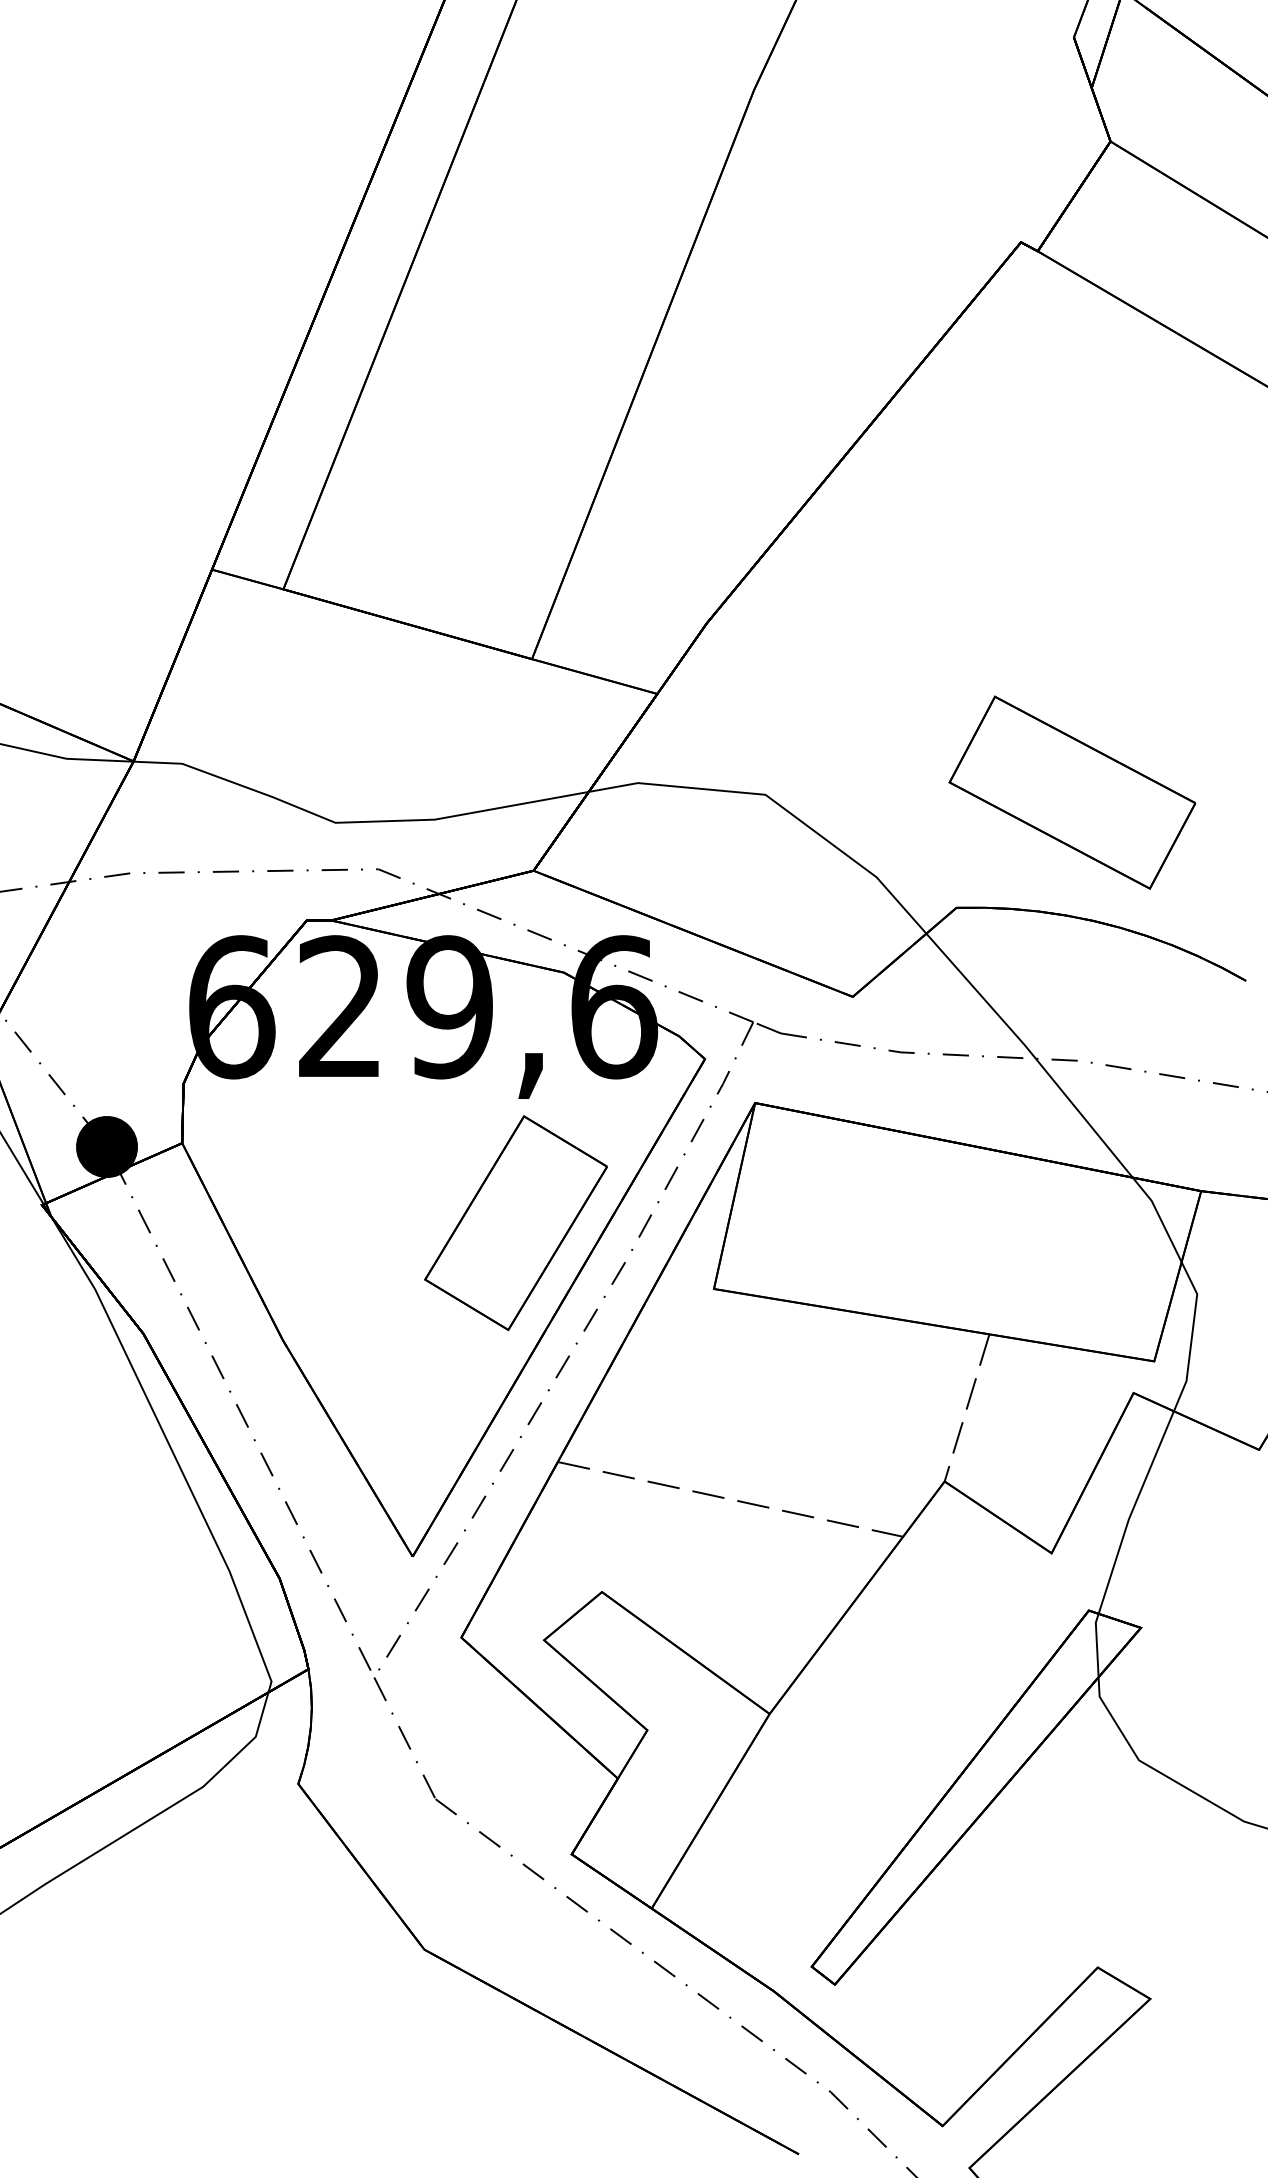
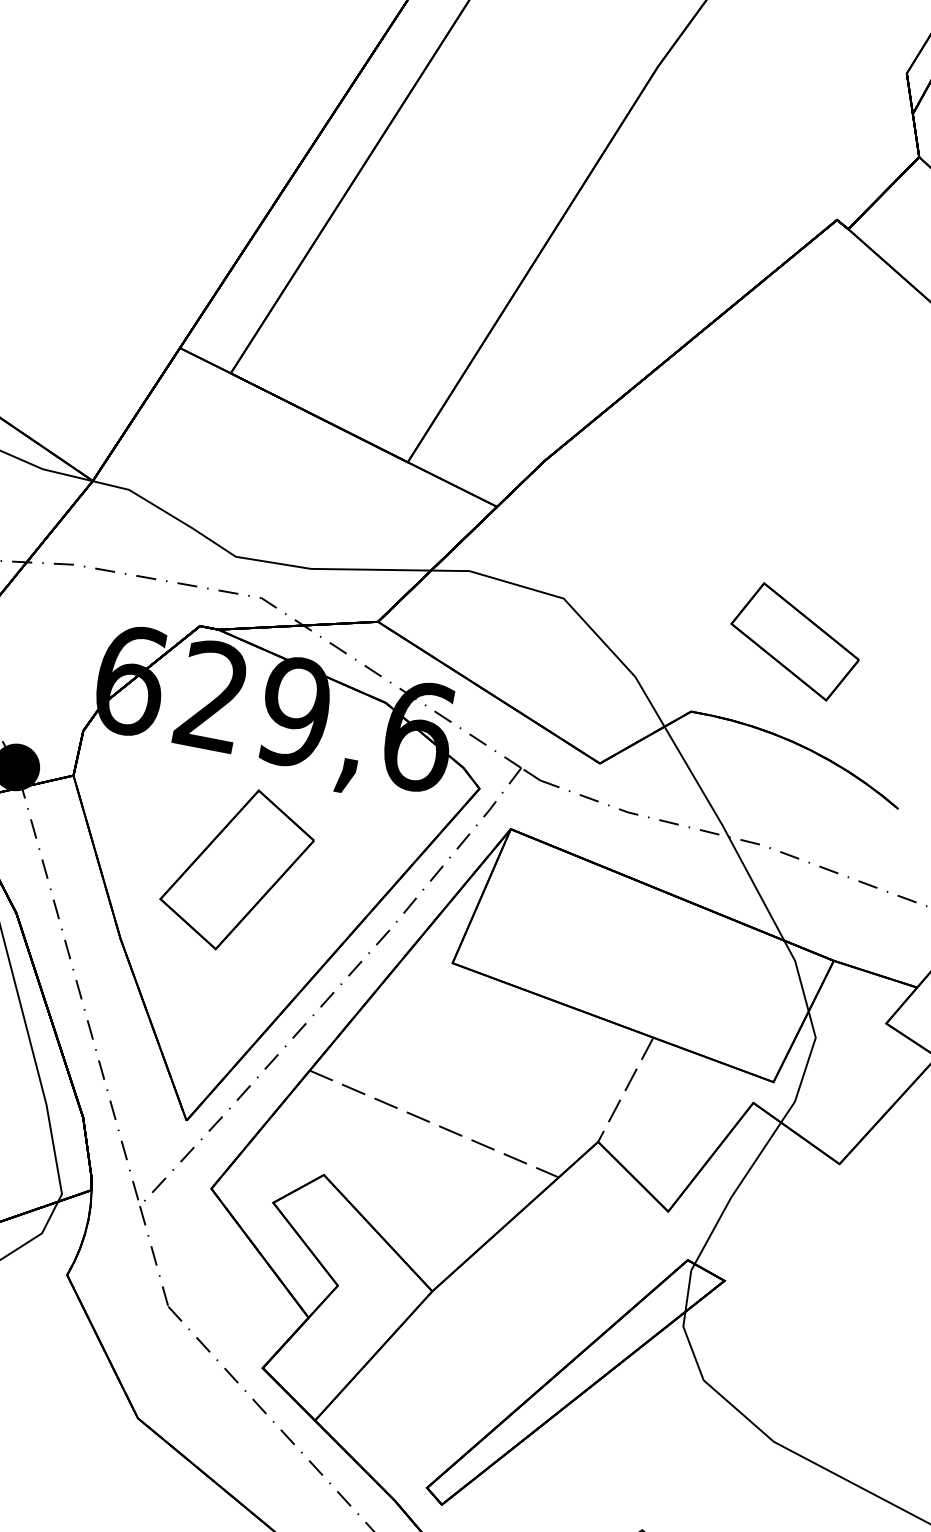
part: (1072, 792) -> (795, 641), size x0.7
part: (515, 1223) -> (236, 870), moved

